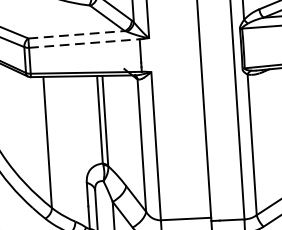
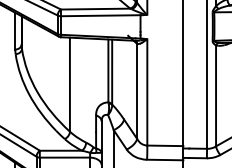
line: (76, 35) -> (95, 9), dashed -> solid
line: (83, 43) -> (100, 15), dashed -> solid

